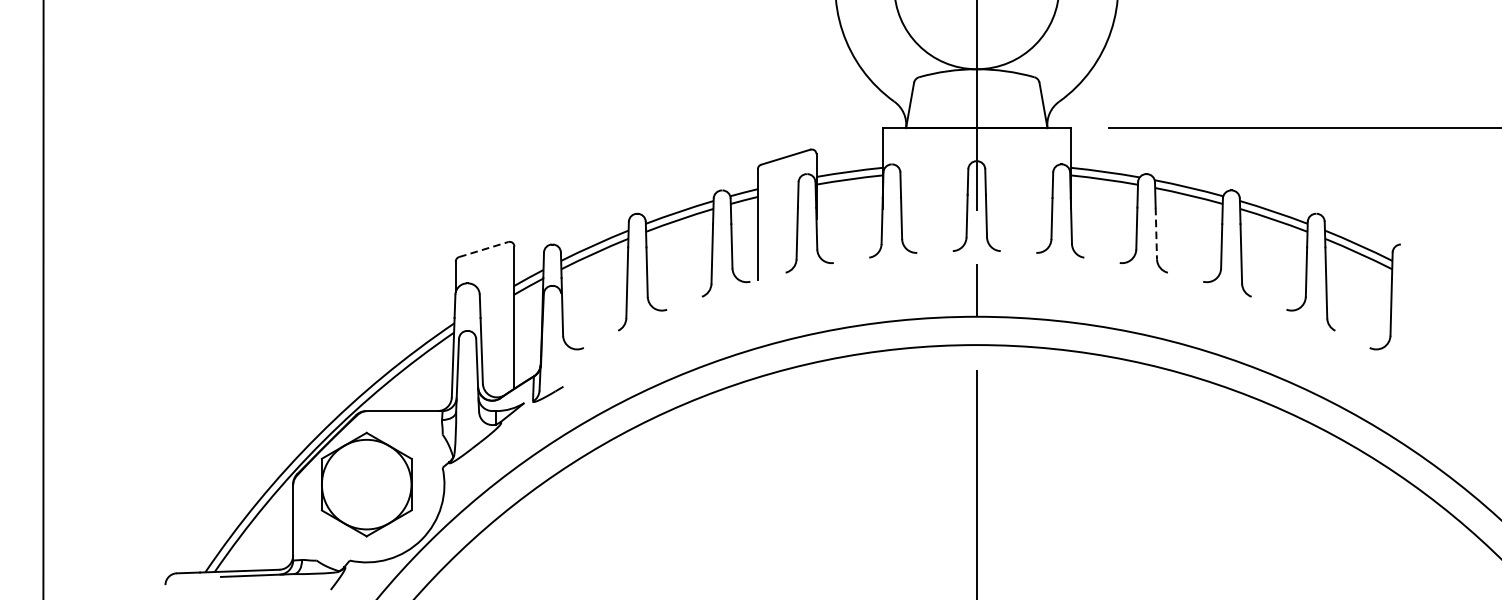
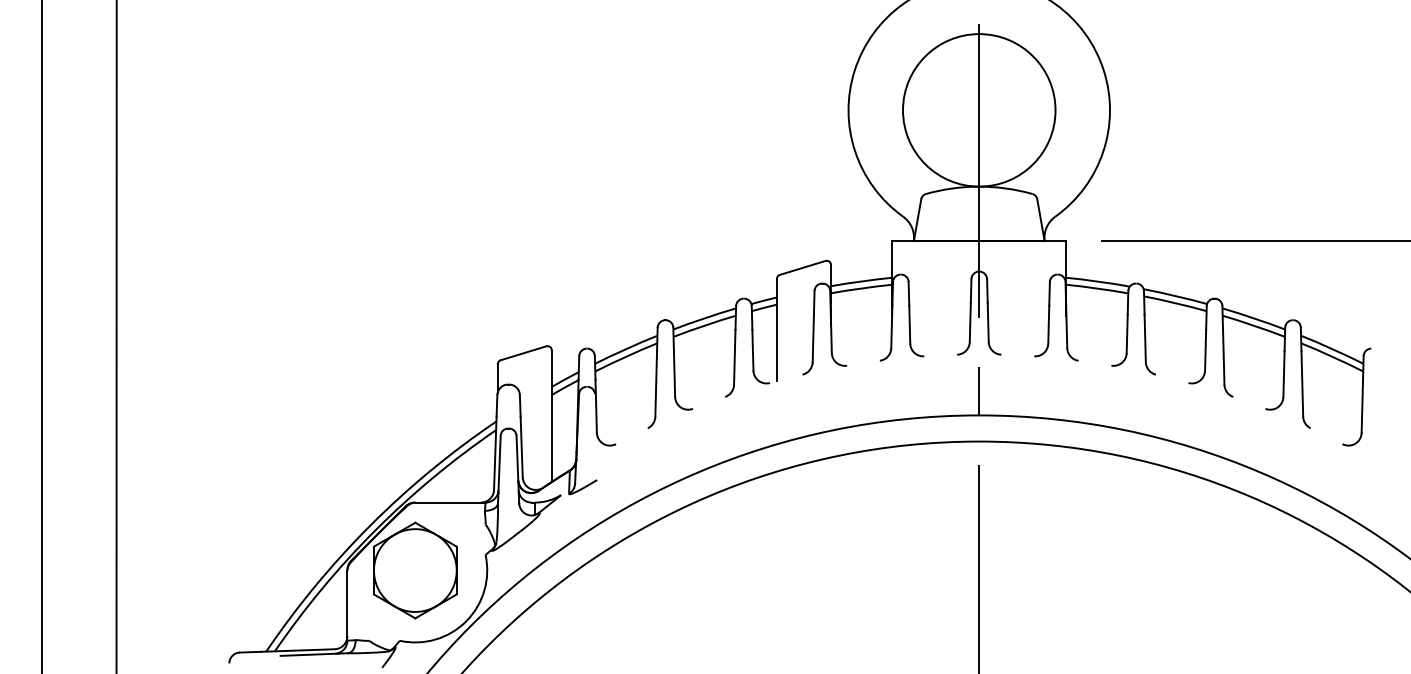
line: (1156, 233) -> (1145, 338), dashed -> solid
line: (483, 249) -> (523, 353), dashed -> solid

